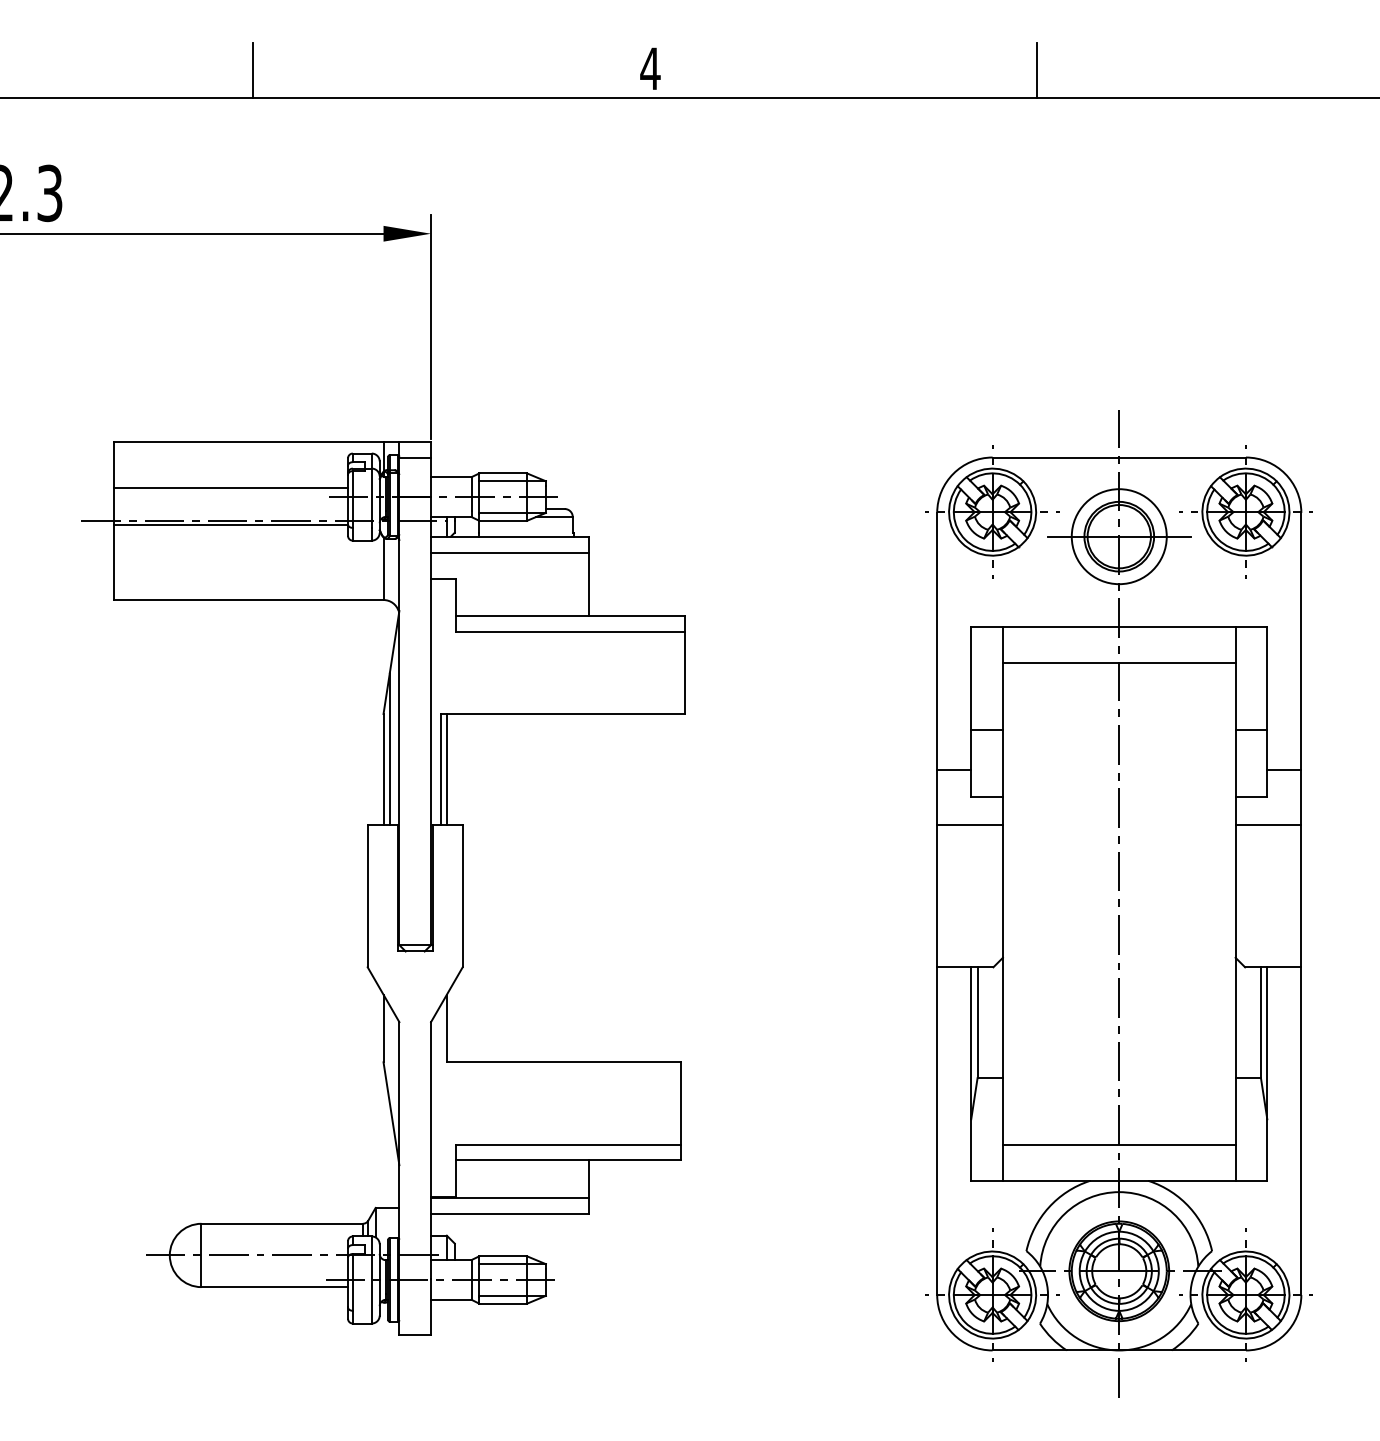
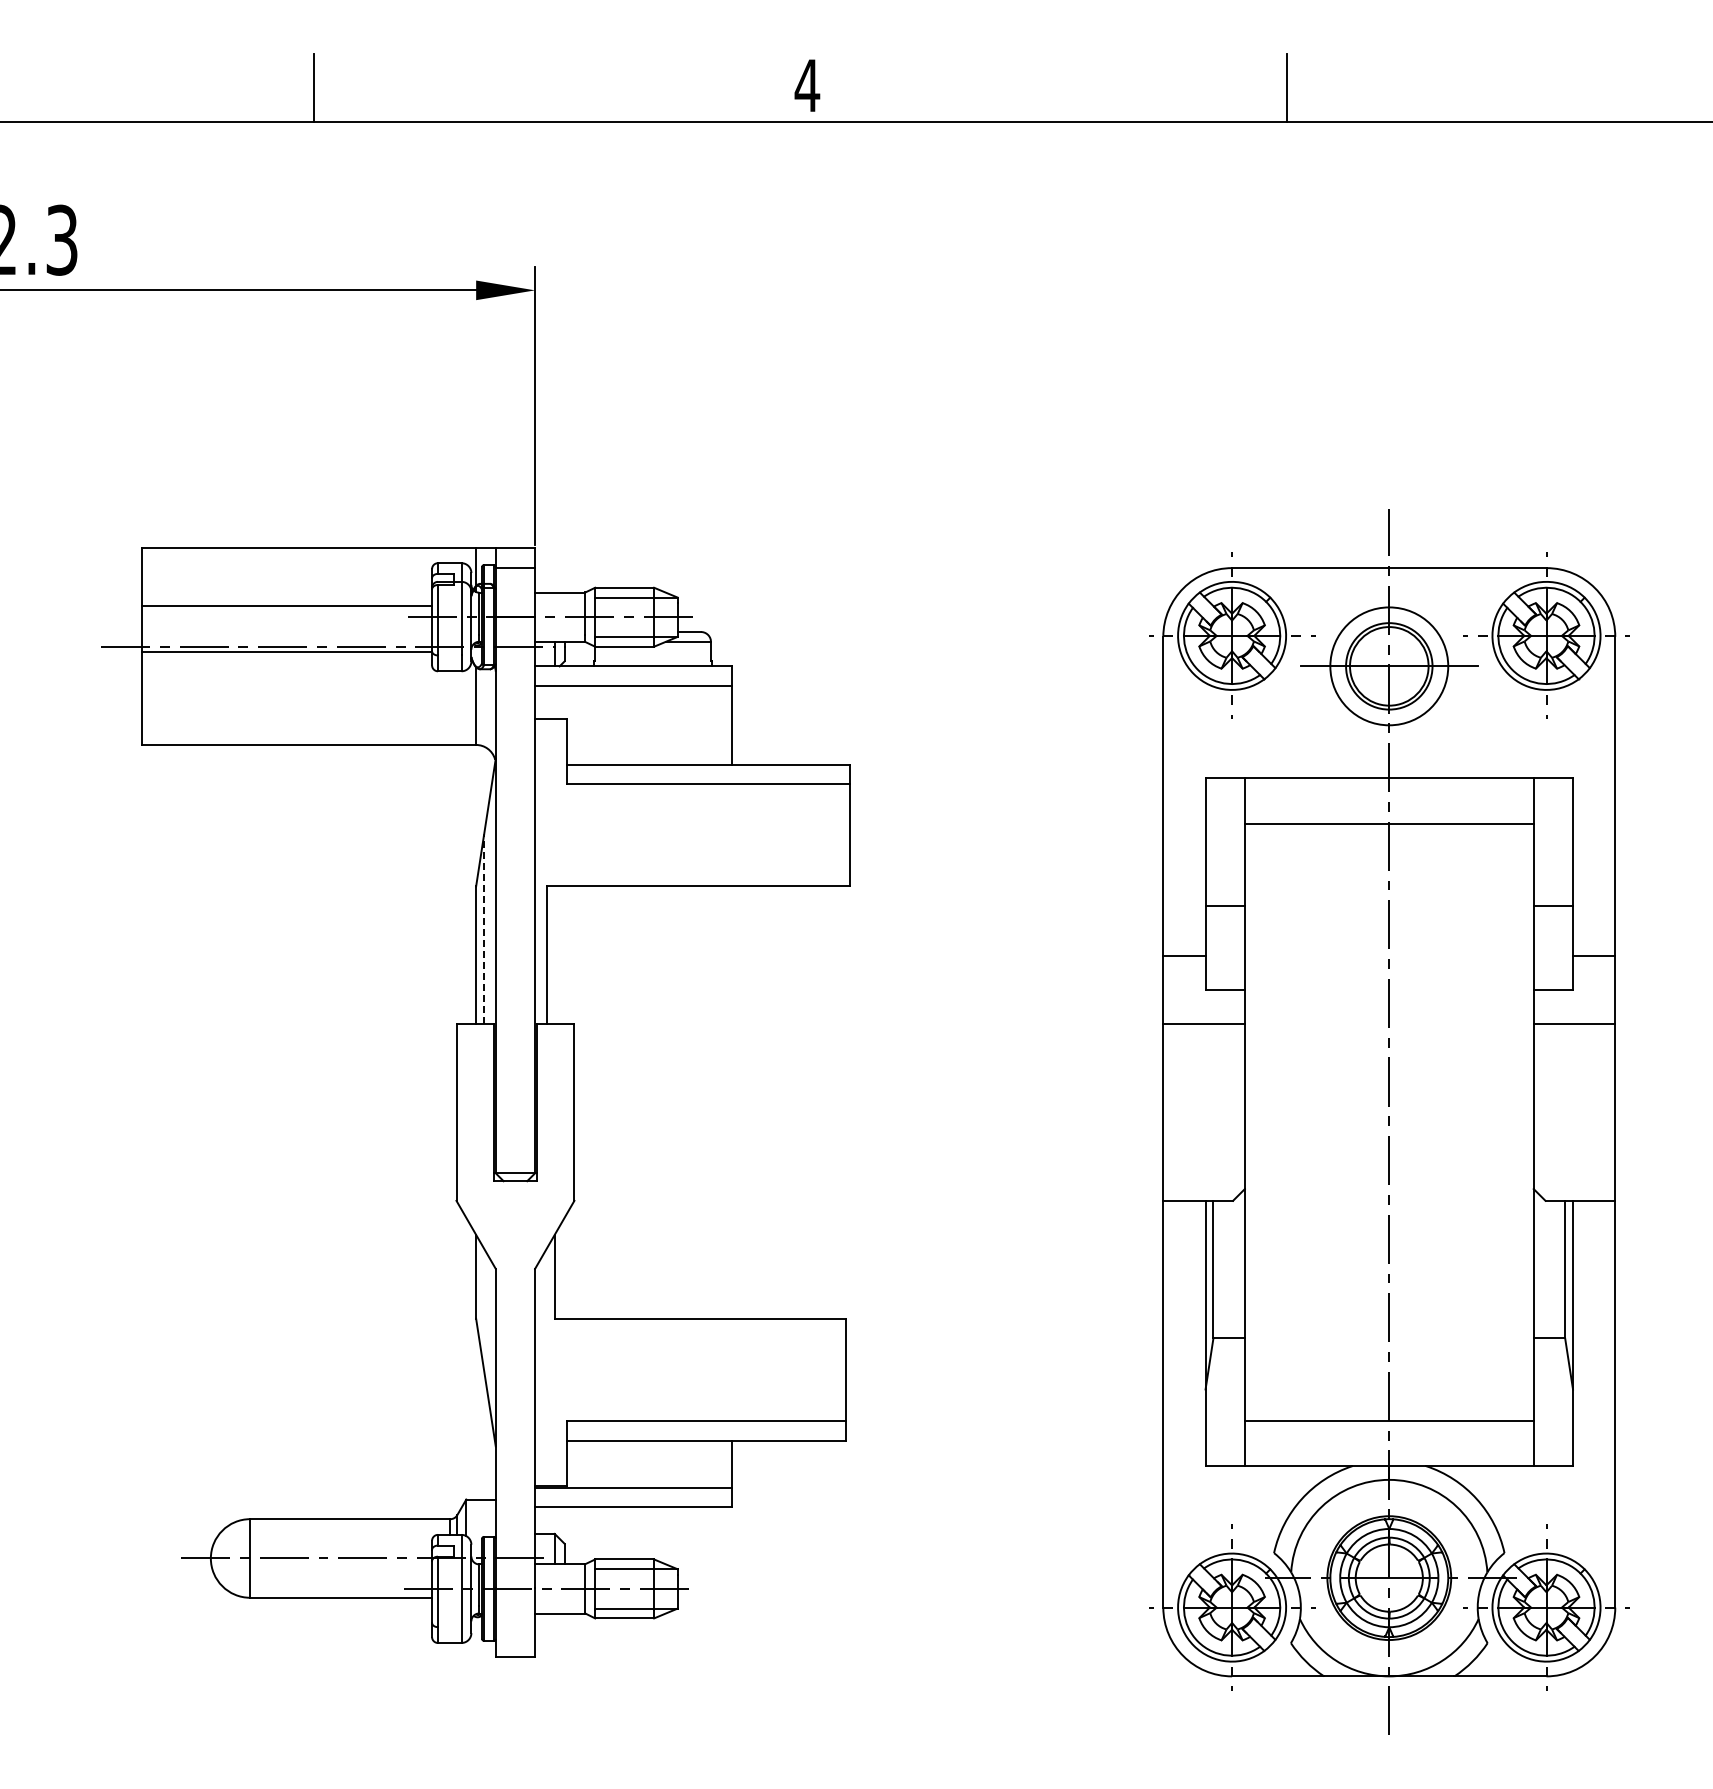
line: (390, 748) -> (484, 929), solid -> dashed
line: (446, 769) -> (554, 955), removed

